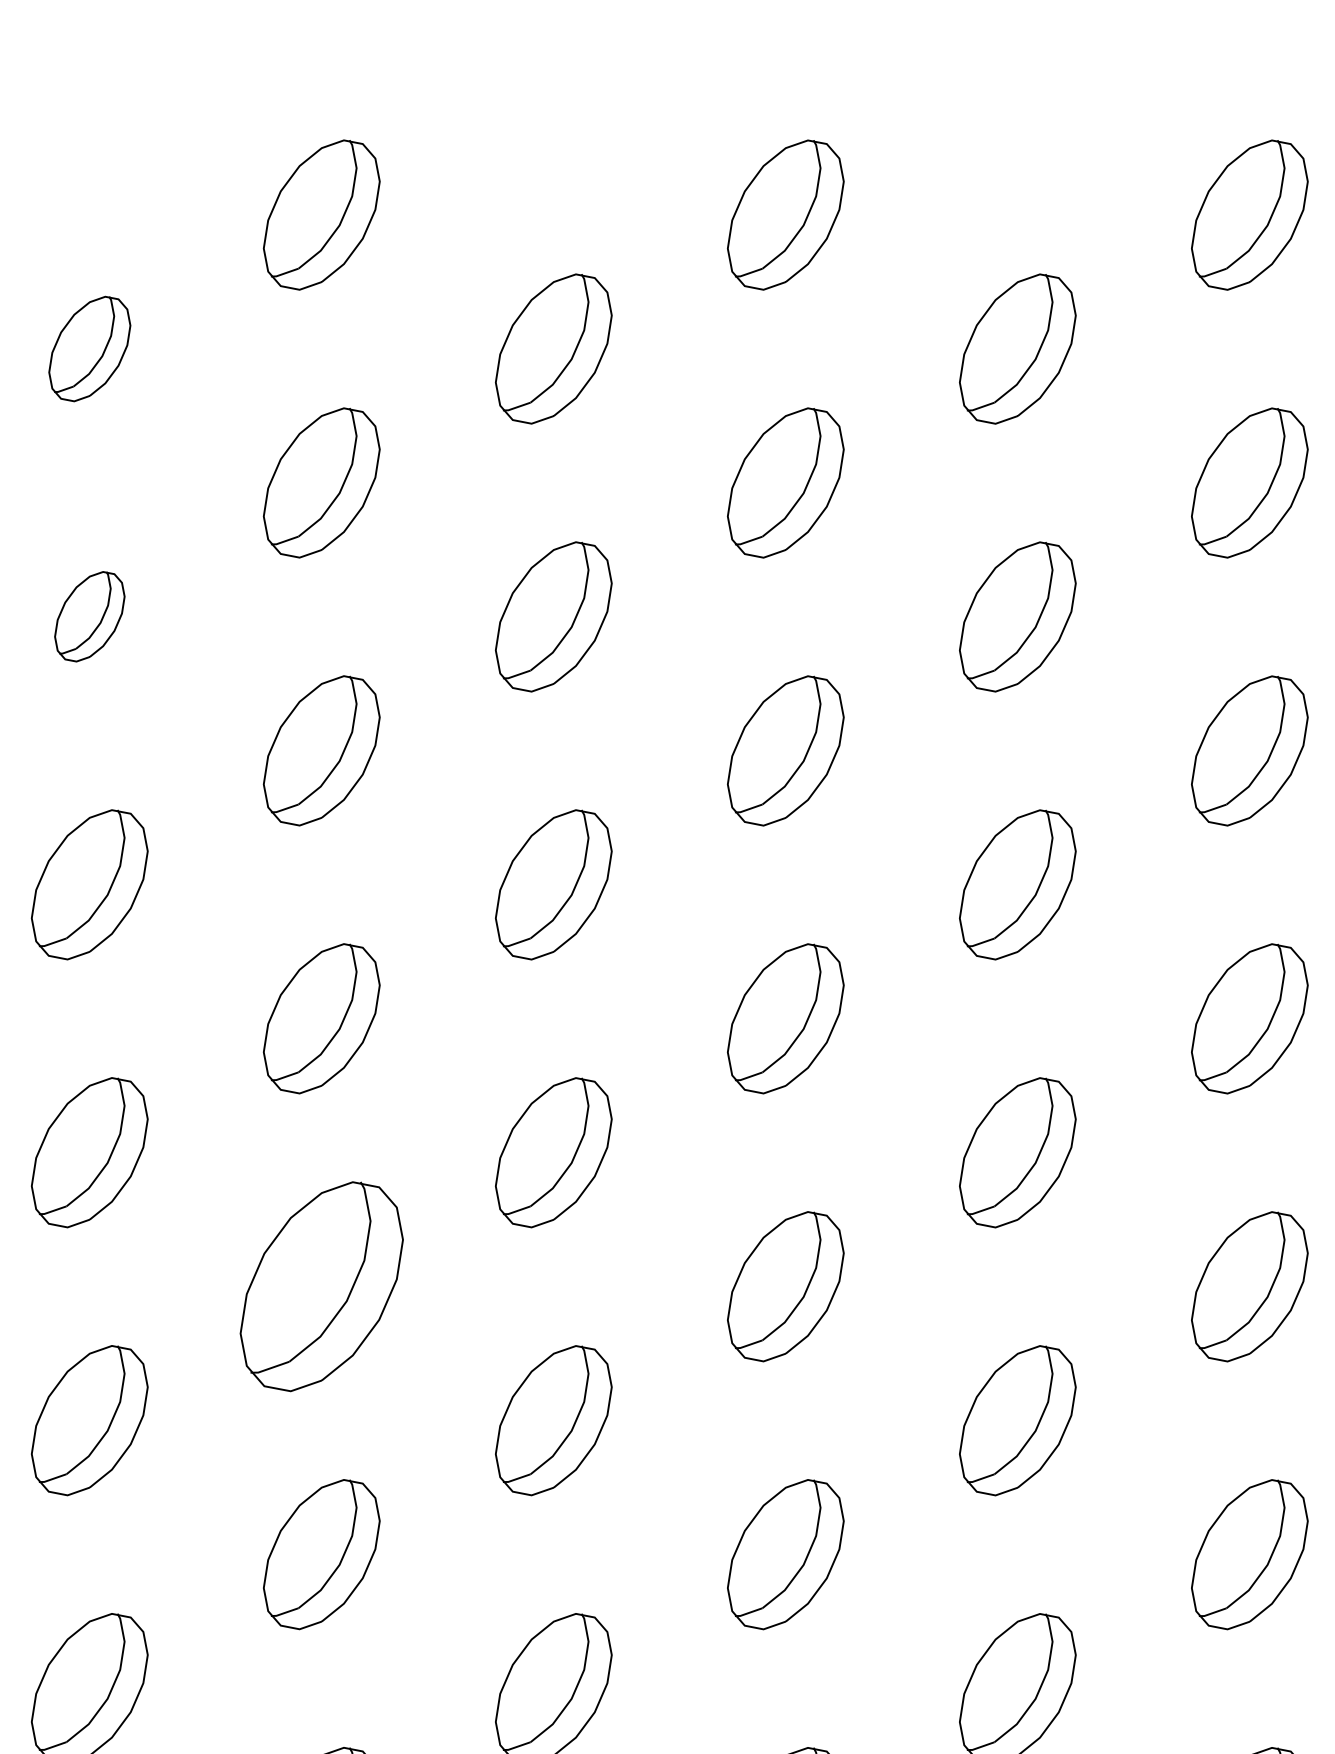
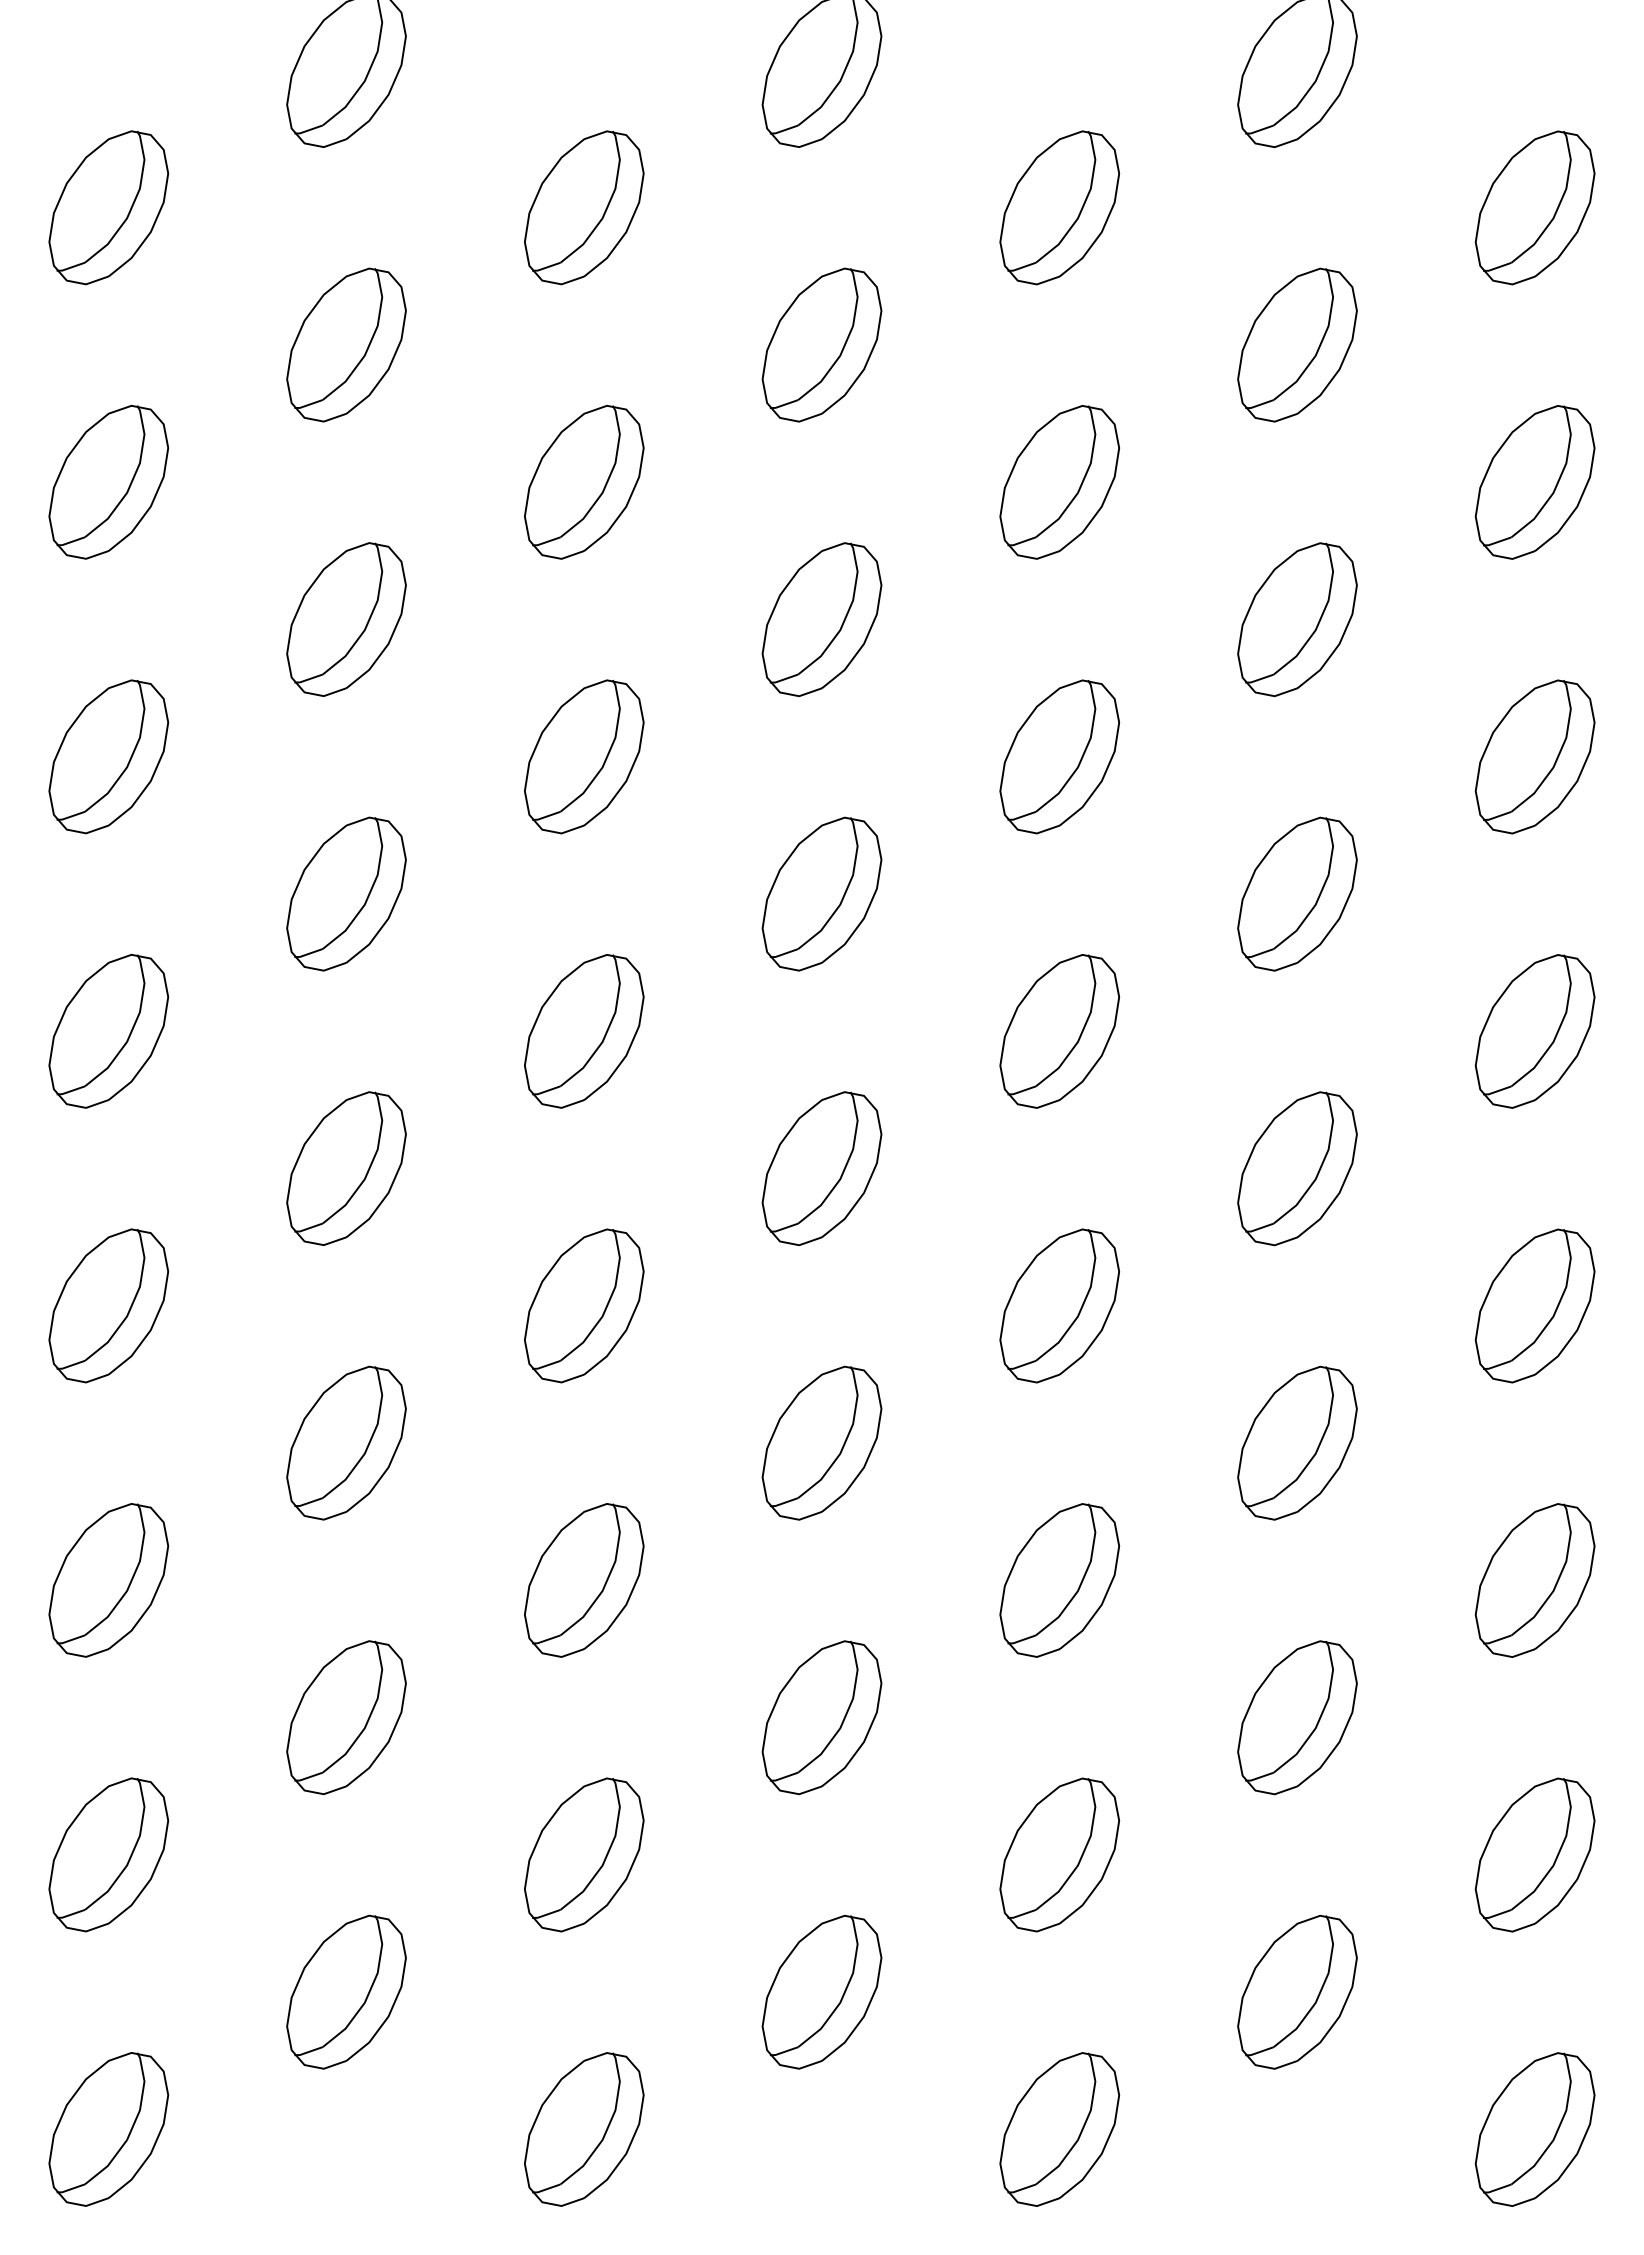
part: (89, 348) -> (108, 207), size x1.43
part: (89, 616) -> (108, 481), size x1.67
part: (321, 1286) -> (346, 1168), size x0.71

